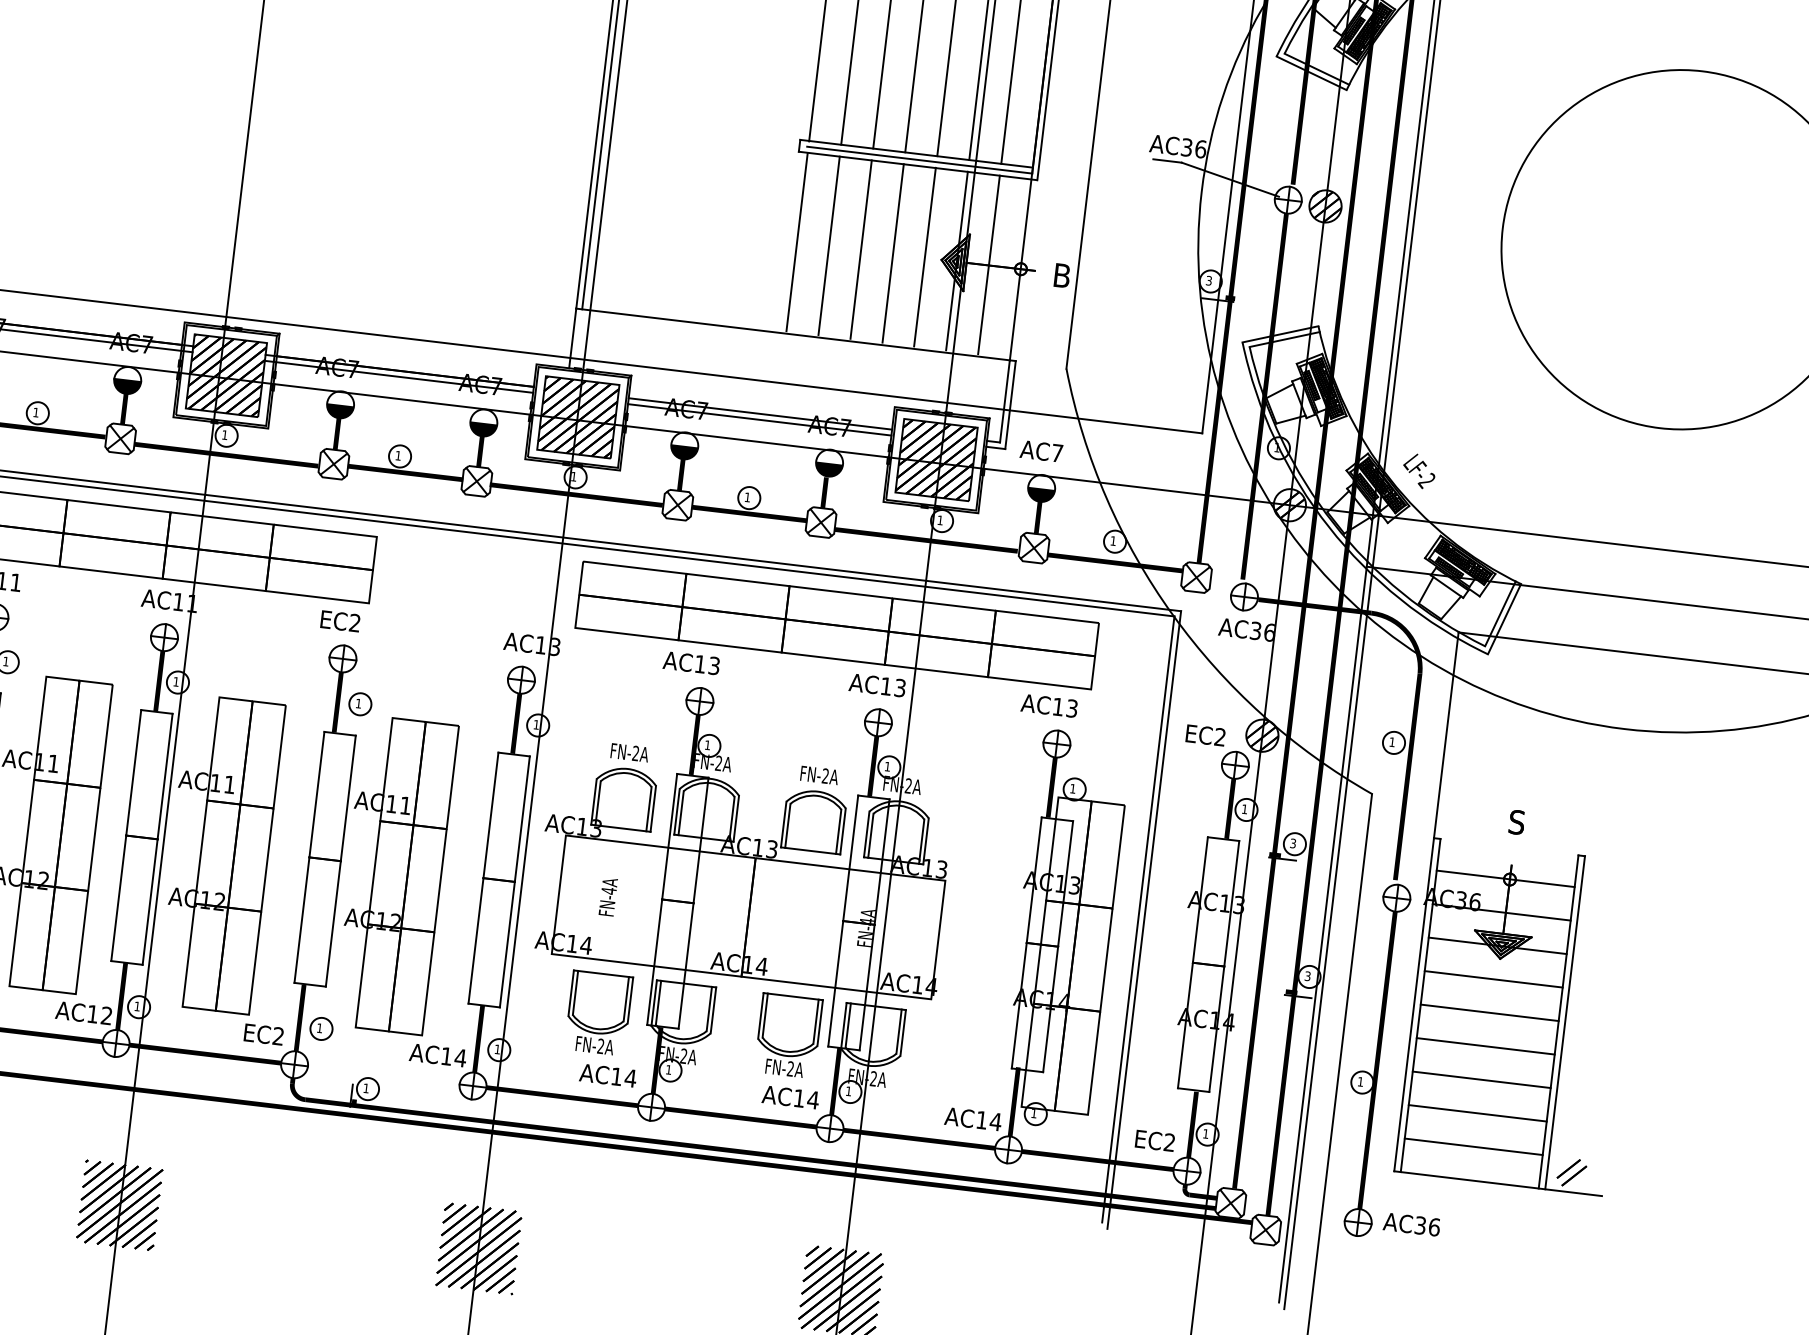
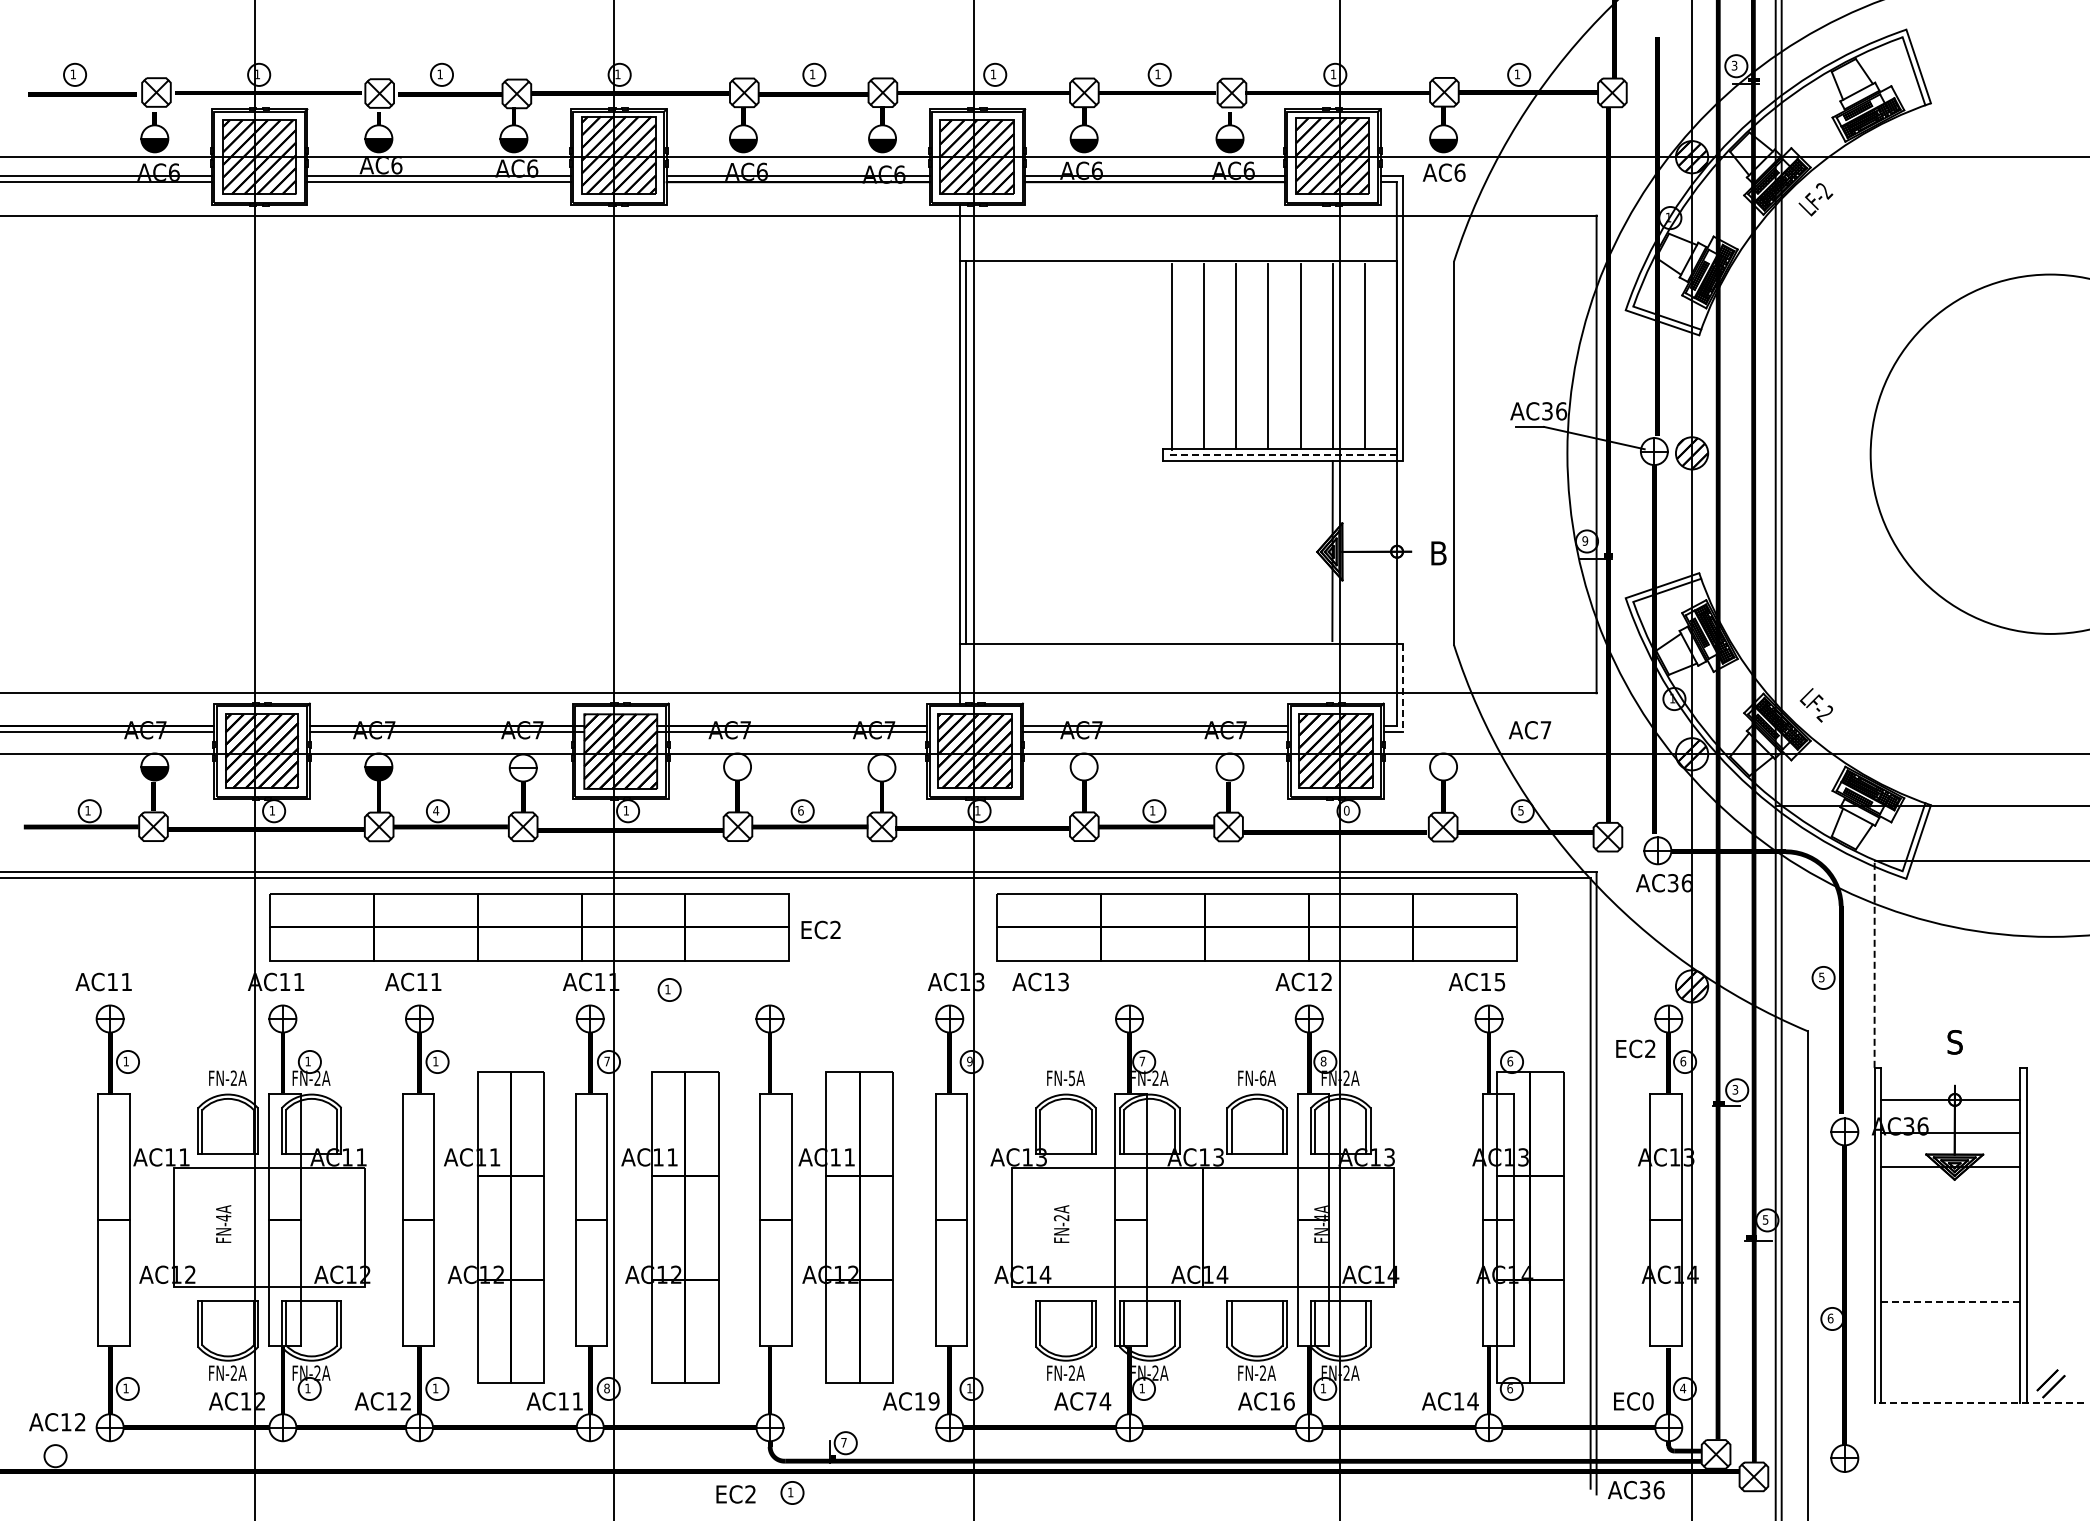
line: (920, 160) -> (1284, 455), solid -> dashed
line: (796, 242) -> (1171, 551), removed
line: (828, 246) -> (1203, 551), removed
line: (861, 249) -> (1236, 551), removed
line: (893, 253) -> (1268, 551), removed
line: (925, 257) -> (1300, 551), removed
line: (988, 265) -> (1364, 551), removed
text: (1209, 280) -> (1585, 540), 3 -> 9
fill: (126, 386) -> (522, 774), removed
line: (1010, 405) -> (1402, 688), solid -> dashed
fill: (339, 411) -> (737, 773), removed
text: (36, 412) -> (436, 810), 1 -> 4
fill: (482, 429) -> (881, 774), removed
text: (1041, 451) -> (1530, 730), moved
fill: (683, 452) -> (1083, 773), removed
text: (397, 455) -> (800, 810), 1 -> 6
fill: (828, 469) -> (1229, 773), removed
fill: (1040, 494) -> (1443, 773), removed
text: (940, 520) -> (1346, 810), 1 -> 0
text: (1112, 540) -> (1520, 810), 1 -> 5
text: (339, 620) -> (820, 929), moved
text: (691, 662) -> (1040, 981), moved
text: (175, 681) -> (606, 1061), 1 -> 7
text: (899, 688) -> (1326, 982), AC13 -> AC12
part: (360, 703) -> (669, 989), moved
text: (1072, 708) -> (1500, 981), AC13 -> AC15
text: (536, 724) -> (969, 1061), 1 -> 9
text: (1205, 735) -> (1635, 1048), moved
line: (1446, 735) -> (1874, 964), solid -> dashed
text: (1391, 742) -> (1821, 977), 1 -> 5
text: (707, 745) -> (1142, 1061), 1 -> 7
text: (635, 753) -> (1071, 1078), FN-2A -> FN-5A
text: (887, 766) -> (1323, 1061), 1 -> 8
text: (824, 776) -> (1262, 1078), FN-2A -> FN-6A
text: (1073, 788) -> (1510, 1061), 1 -> 6
text: (1245, 809) -> (1683, 1061), 1 -> 6
text: (608, 890) -> (1061, 1217), FN-4A -> FN-2A
text: (1307, 975) -> (1765, 1219), 3 -> 5
line: (1493, 978) -> (1950, 1200), removed
text: (136, 1006) -> (606, 1388), 1 -> 8
line: (1489, 1012) -> (1950, 1234), removed
text: (106, 1015) -> (577, 1401), AC12 -> AC11
part: (321, 1028) -> (792, 1492), moved
text: (263, 1034) -> (735, 1494), moved
line: (1485, 1046) -> (1950, 1268), removed
text: (460, 1058) -> (933, 1401), AC14 -> AC19
text: (616, 1076) -> (1091, 1401), AC14 -> AC74
line: (1481, 1080) -> (1950, 1302), solid -> dashed
text: (1360, 1081) -> (1830, 1318), 1 -> 6
text: (365, 1088) -> (843, 1442), 1 -> 7
text: (813, 1100) -> (1289, 1401), AC14 -> AC16
line: (1477, 1112) -> (1950, 1335), removed
text: (1034, 1113) -> (1510, 1388), 1 -> 6
text: (1206, 1133) -> (1683, 1388), 1 -> 4
text: (1169, 1142) -> (1647, 1401), EC2 -> EC0
line: (1473, 1146) -> (1950, 1369), removed
line: (1498, 1183) -> (1979, 1403), solid -> dashed
text: (1412, 1223) -> (1636, 1489), moved

